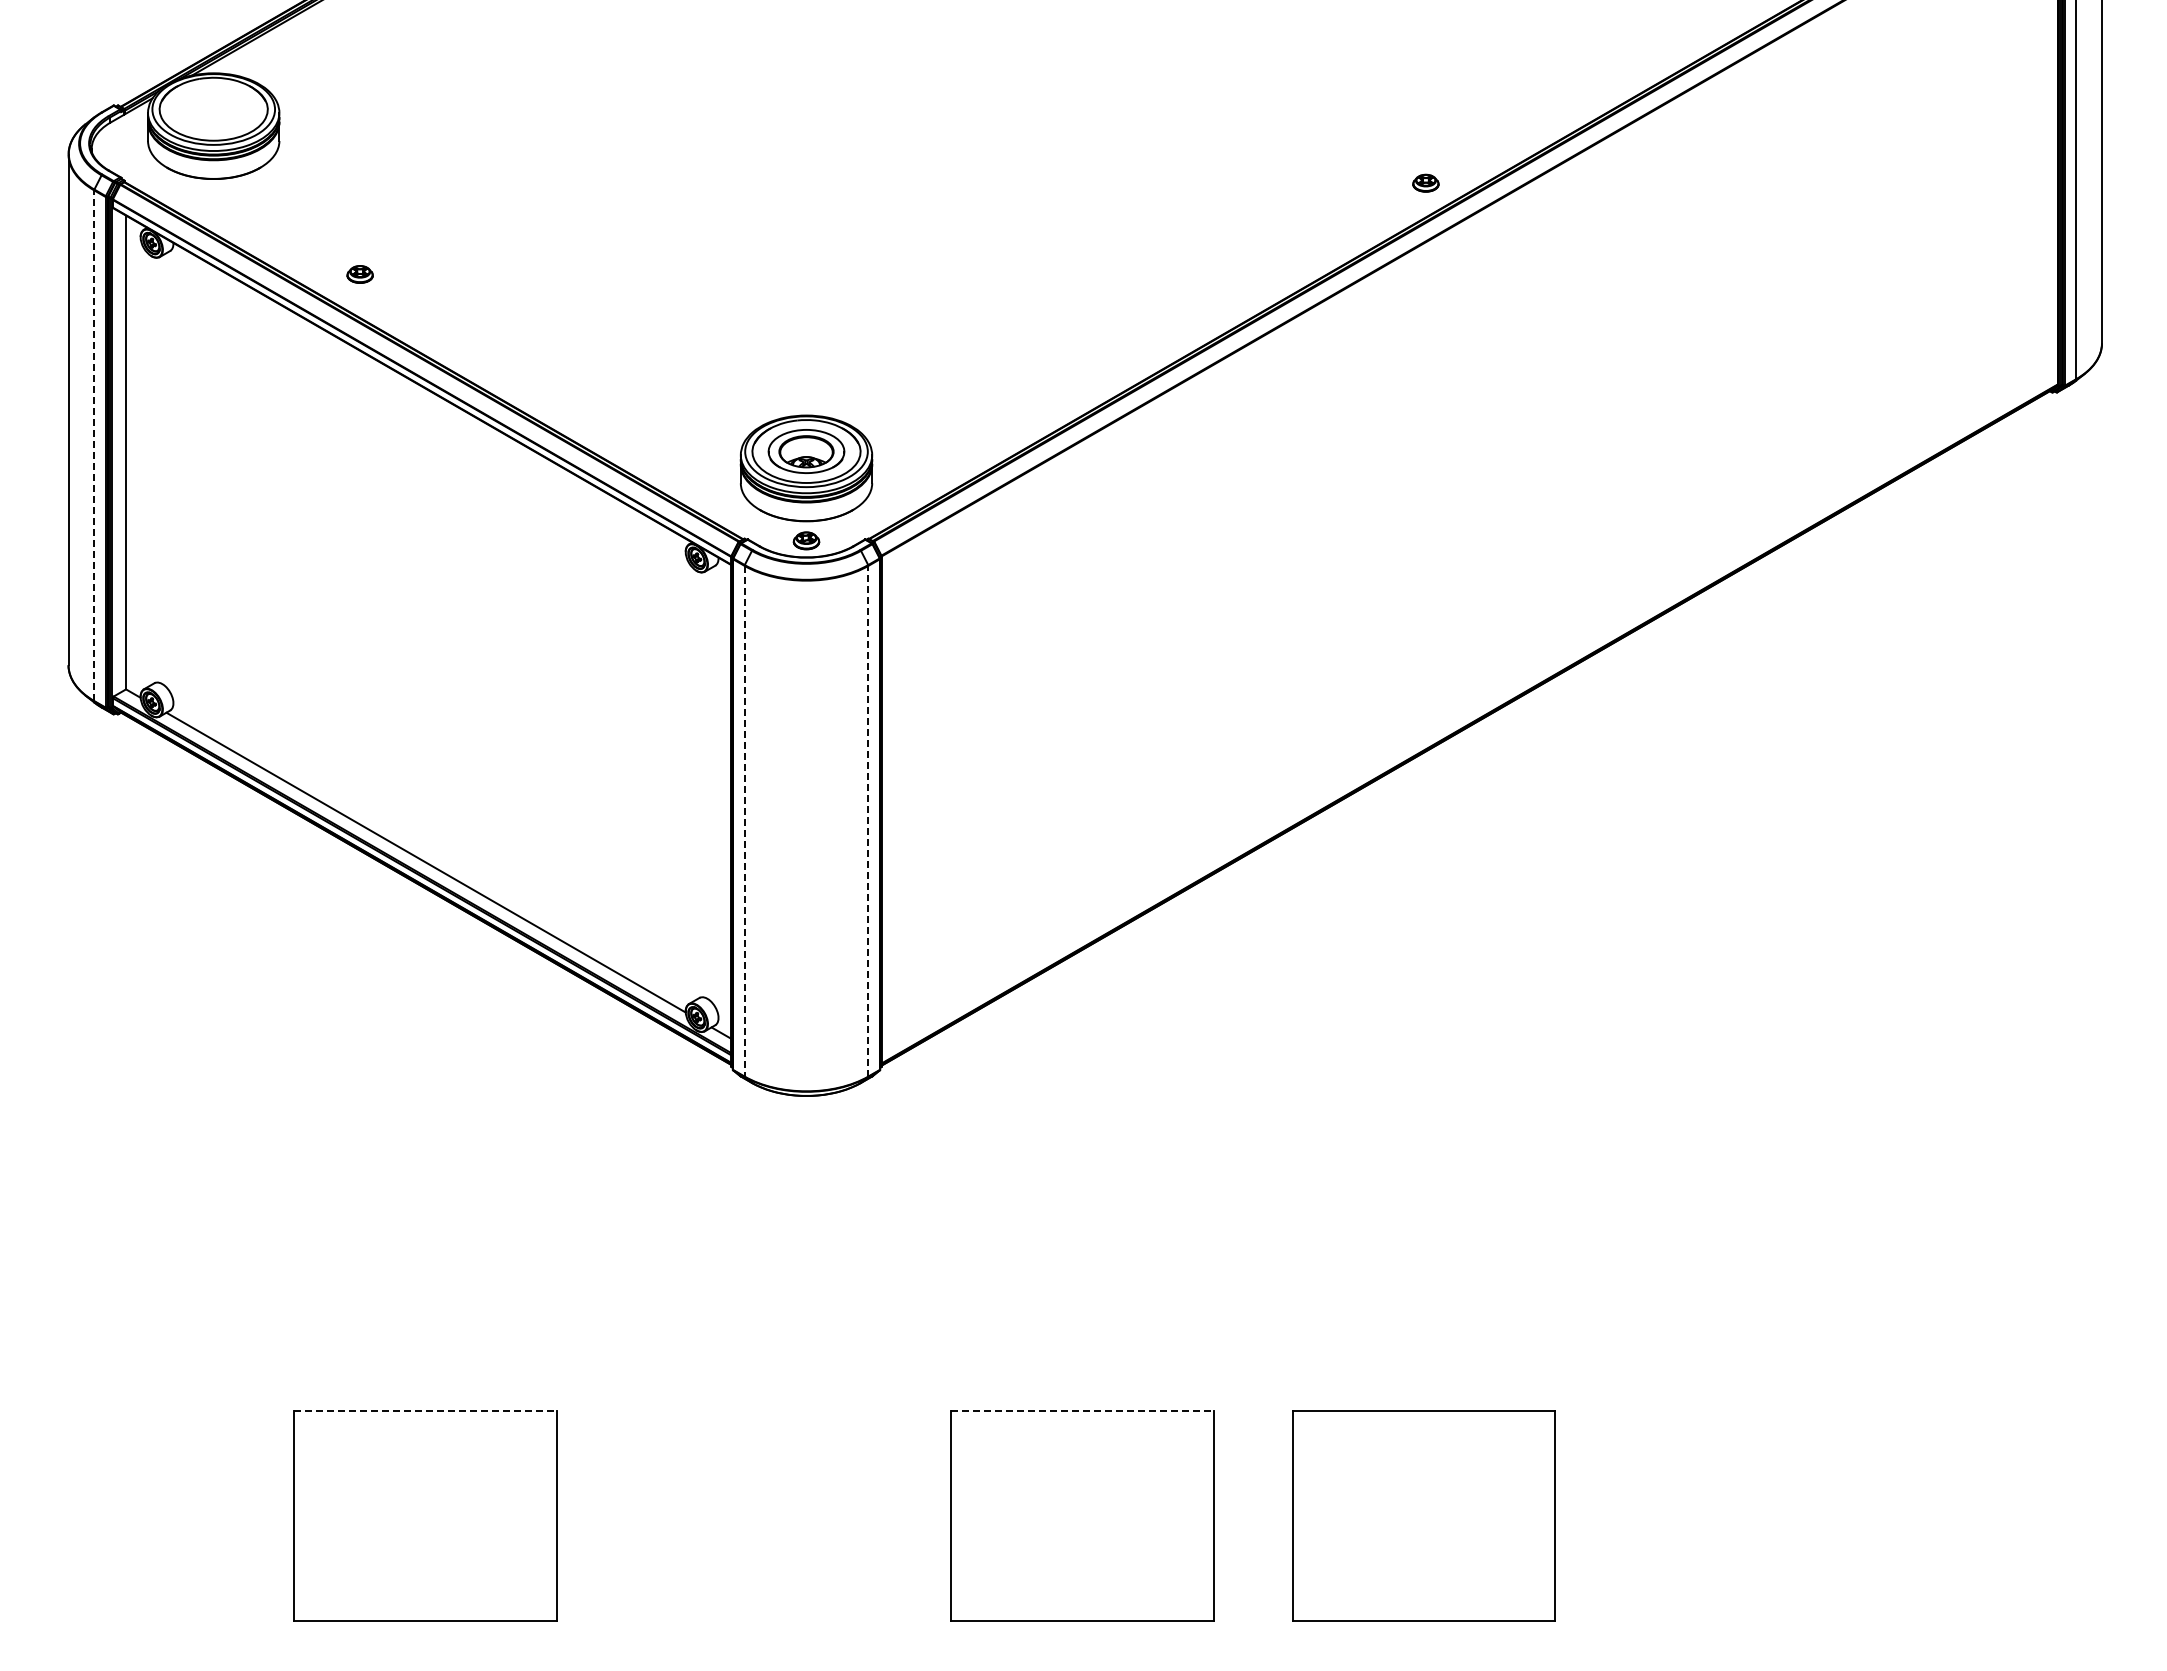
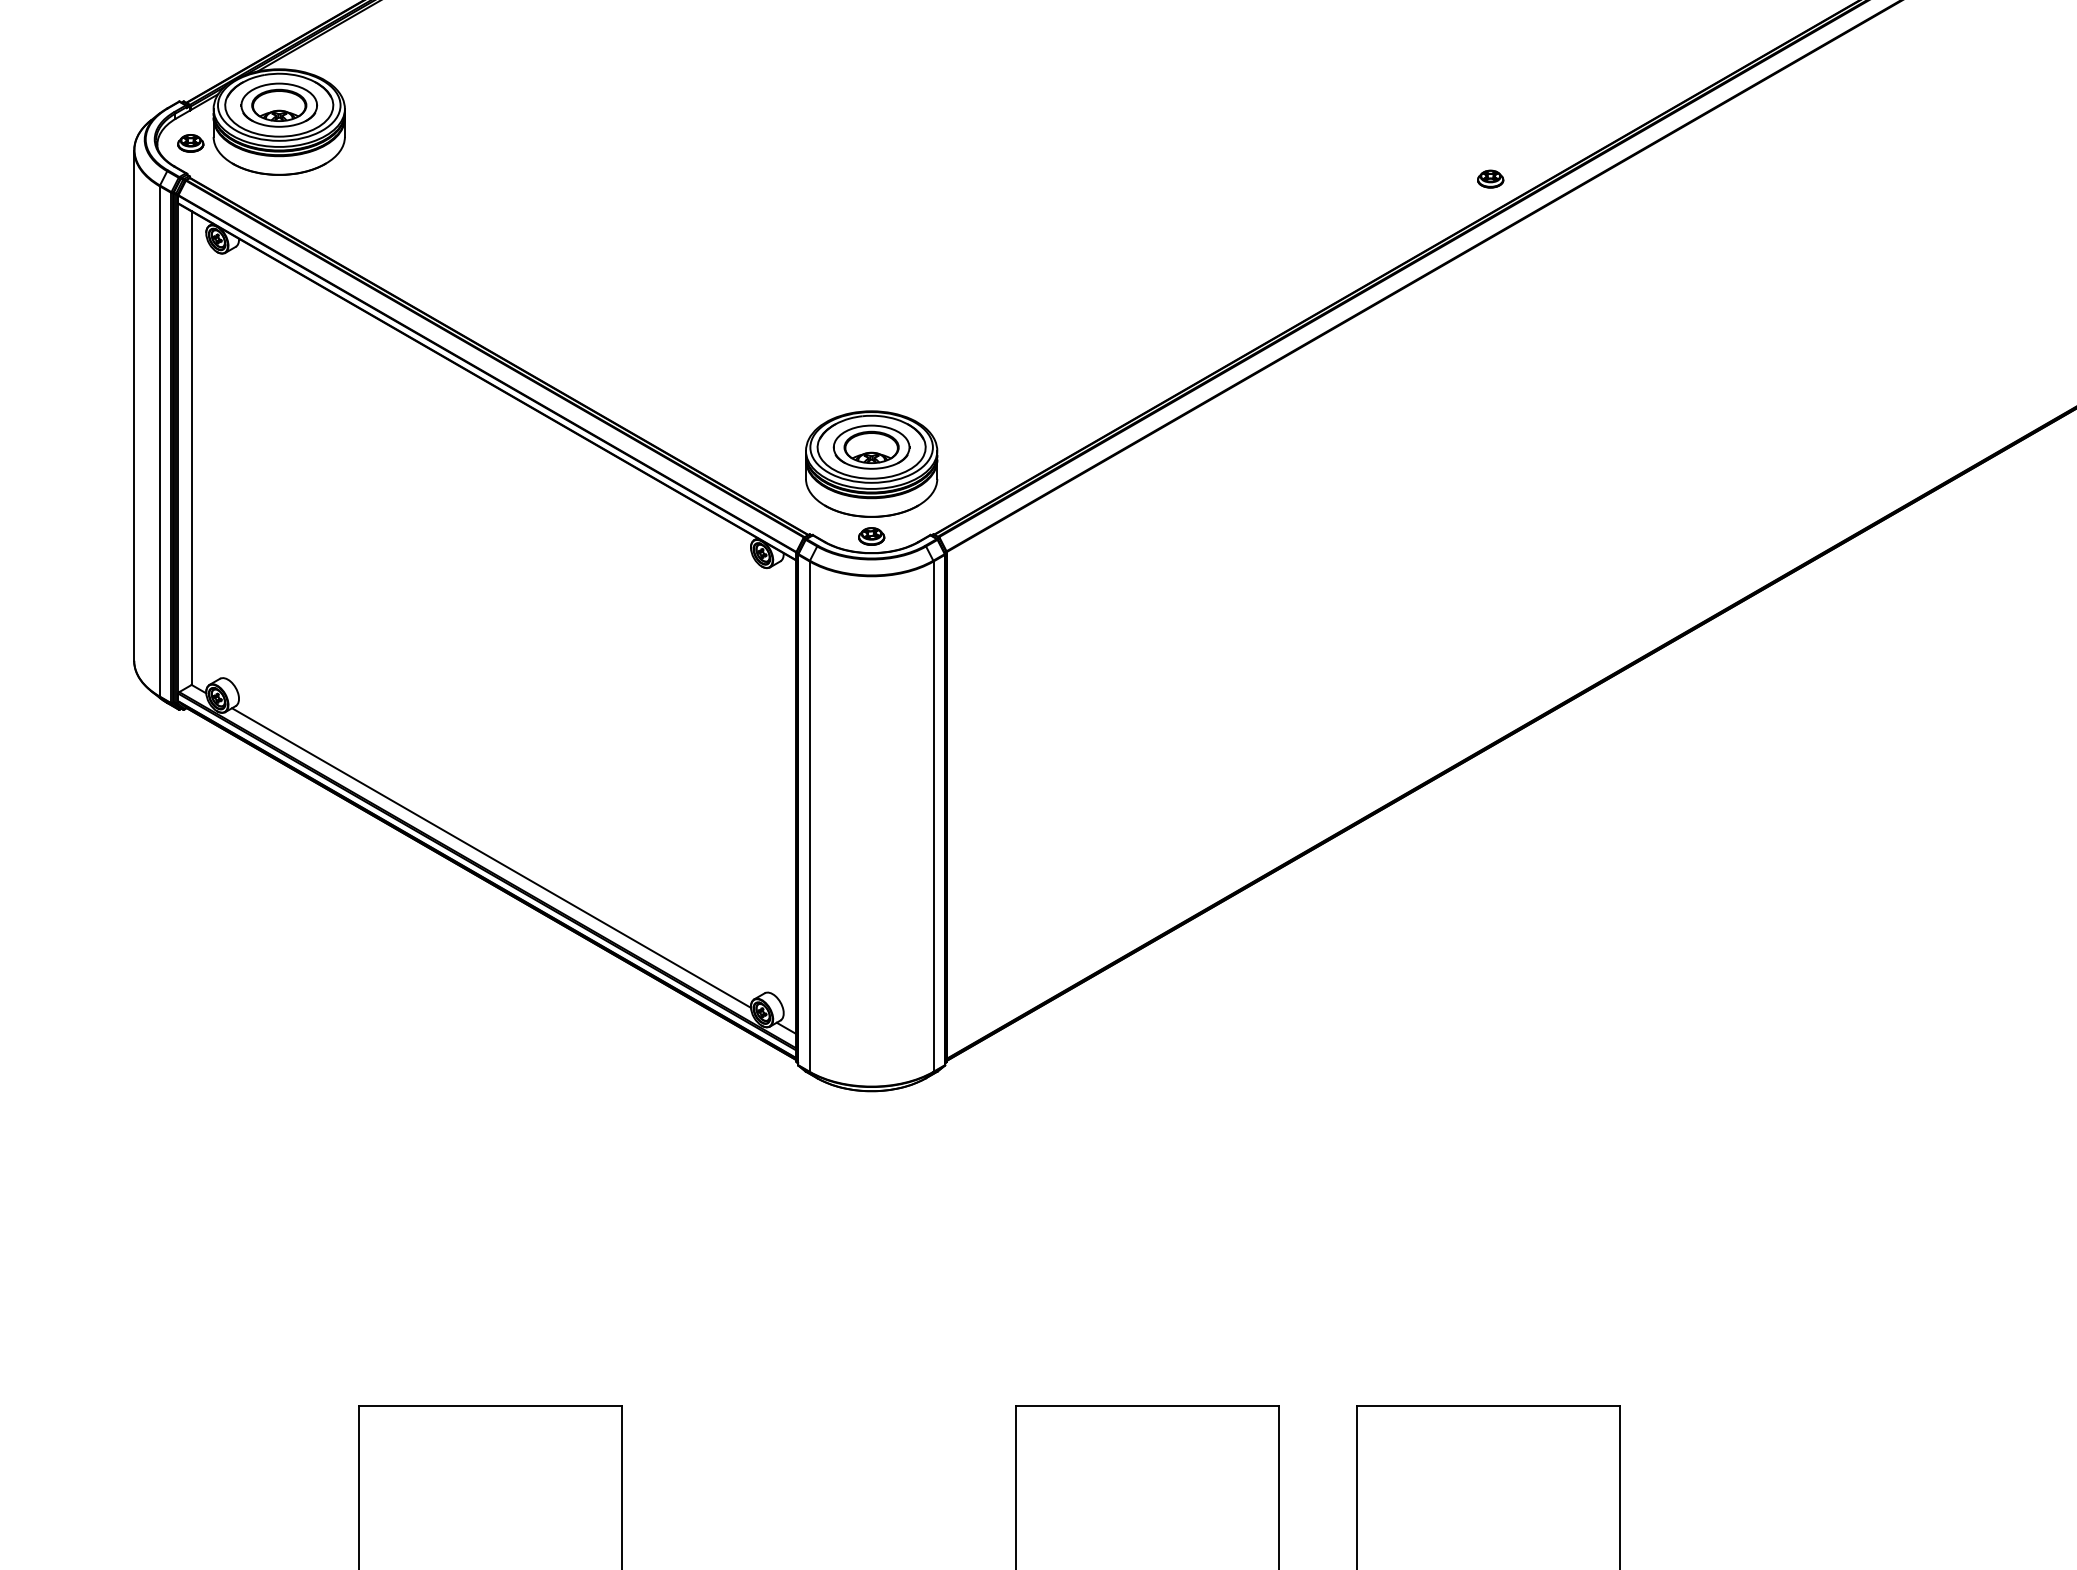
part: (213, 108) -> (279, 104), added
part: (359, 274) -> (190, 143), moved
line: (94, 445) -> (160, 441), dashed -> solid
line: (868, 820) -> (933, 815), dashed -> solid
line: (744, 821) -> (809, 816), dashed -> solid
line: (425, 1410) -> (490, 1405), dashed -> solid
line: (1082, 1410) -> (1147, 1405), dashed -> solid

